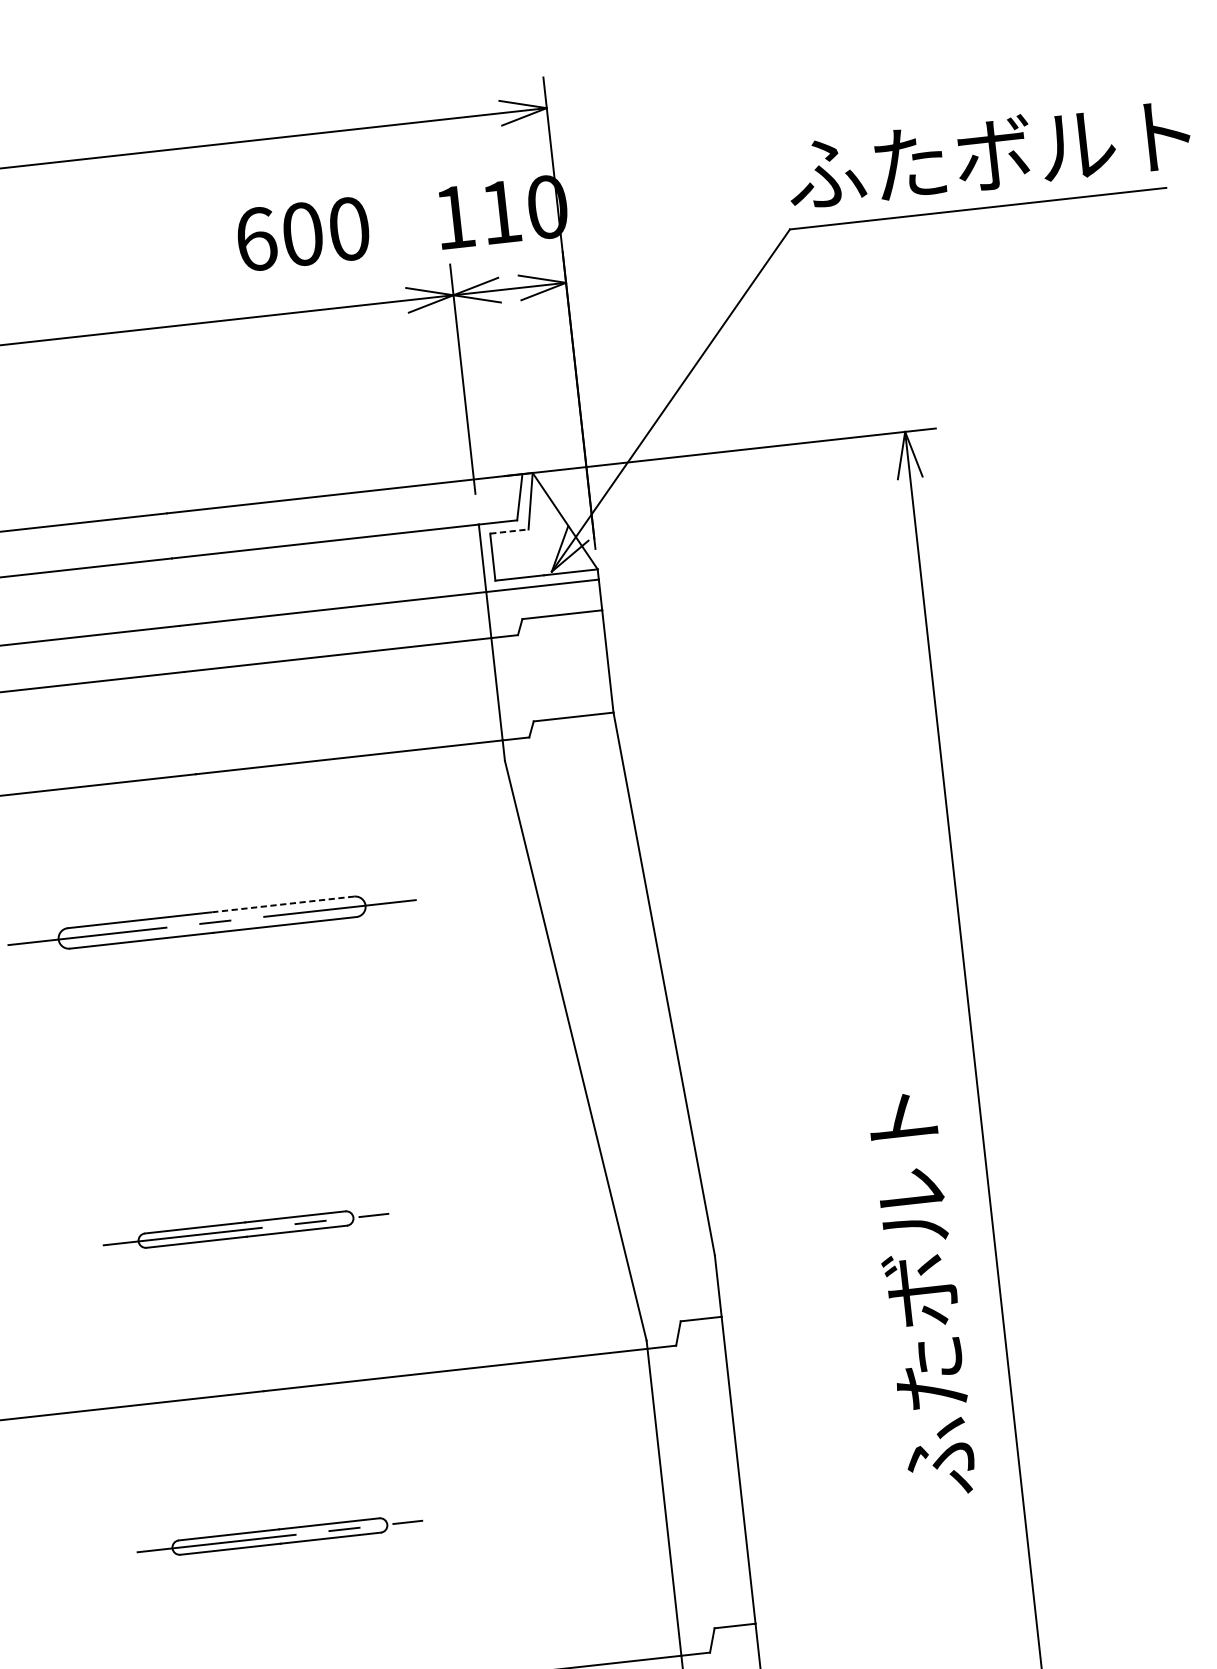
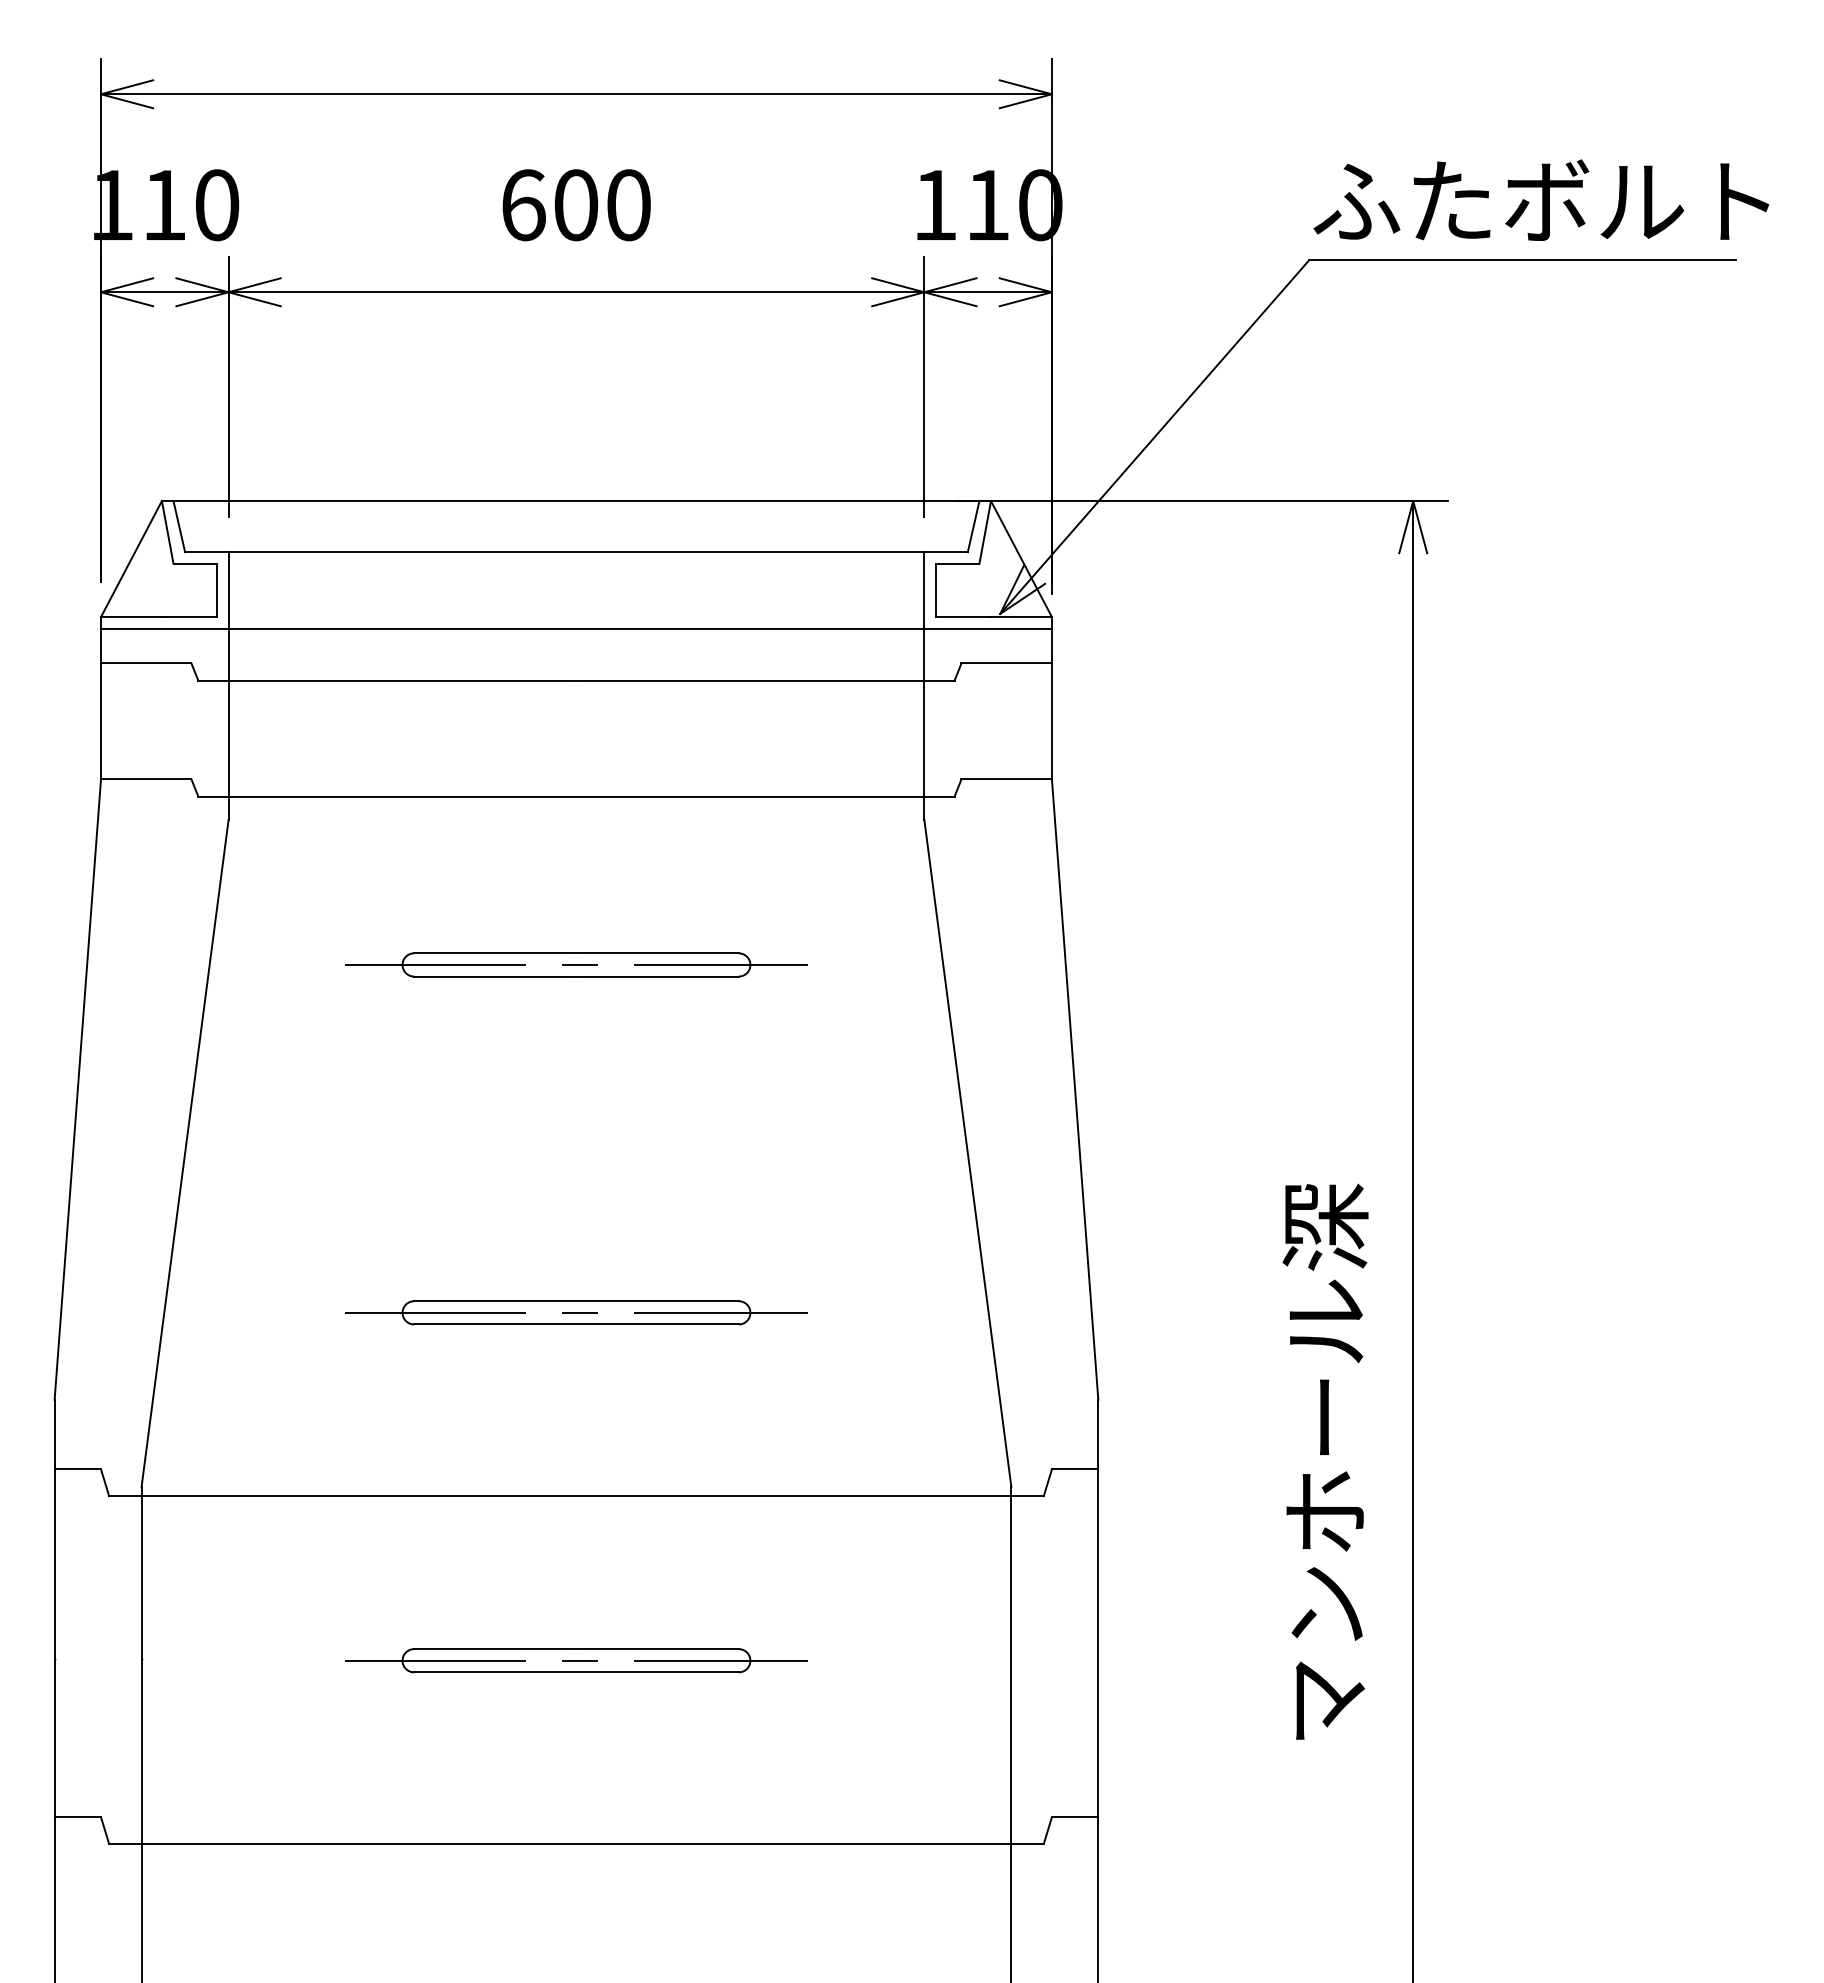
text: (303, 234) -> (576, 205), moved
line: (509, 531) -> (957, 563), dashed -> solid
line: (282, 904) -> (657, 953), dashed -> solid
part: (246, 1229) -> (576, 1312), size x1.43
text: (921, 1287) -> (1325, 1461), ふたボルト -> マンホール深
part: (279, 1536) -> (576, 1660), size x1.43

